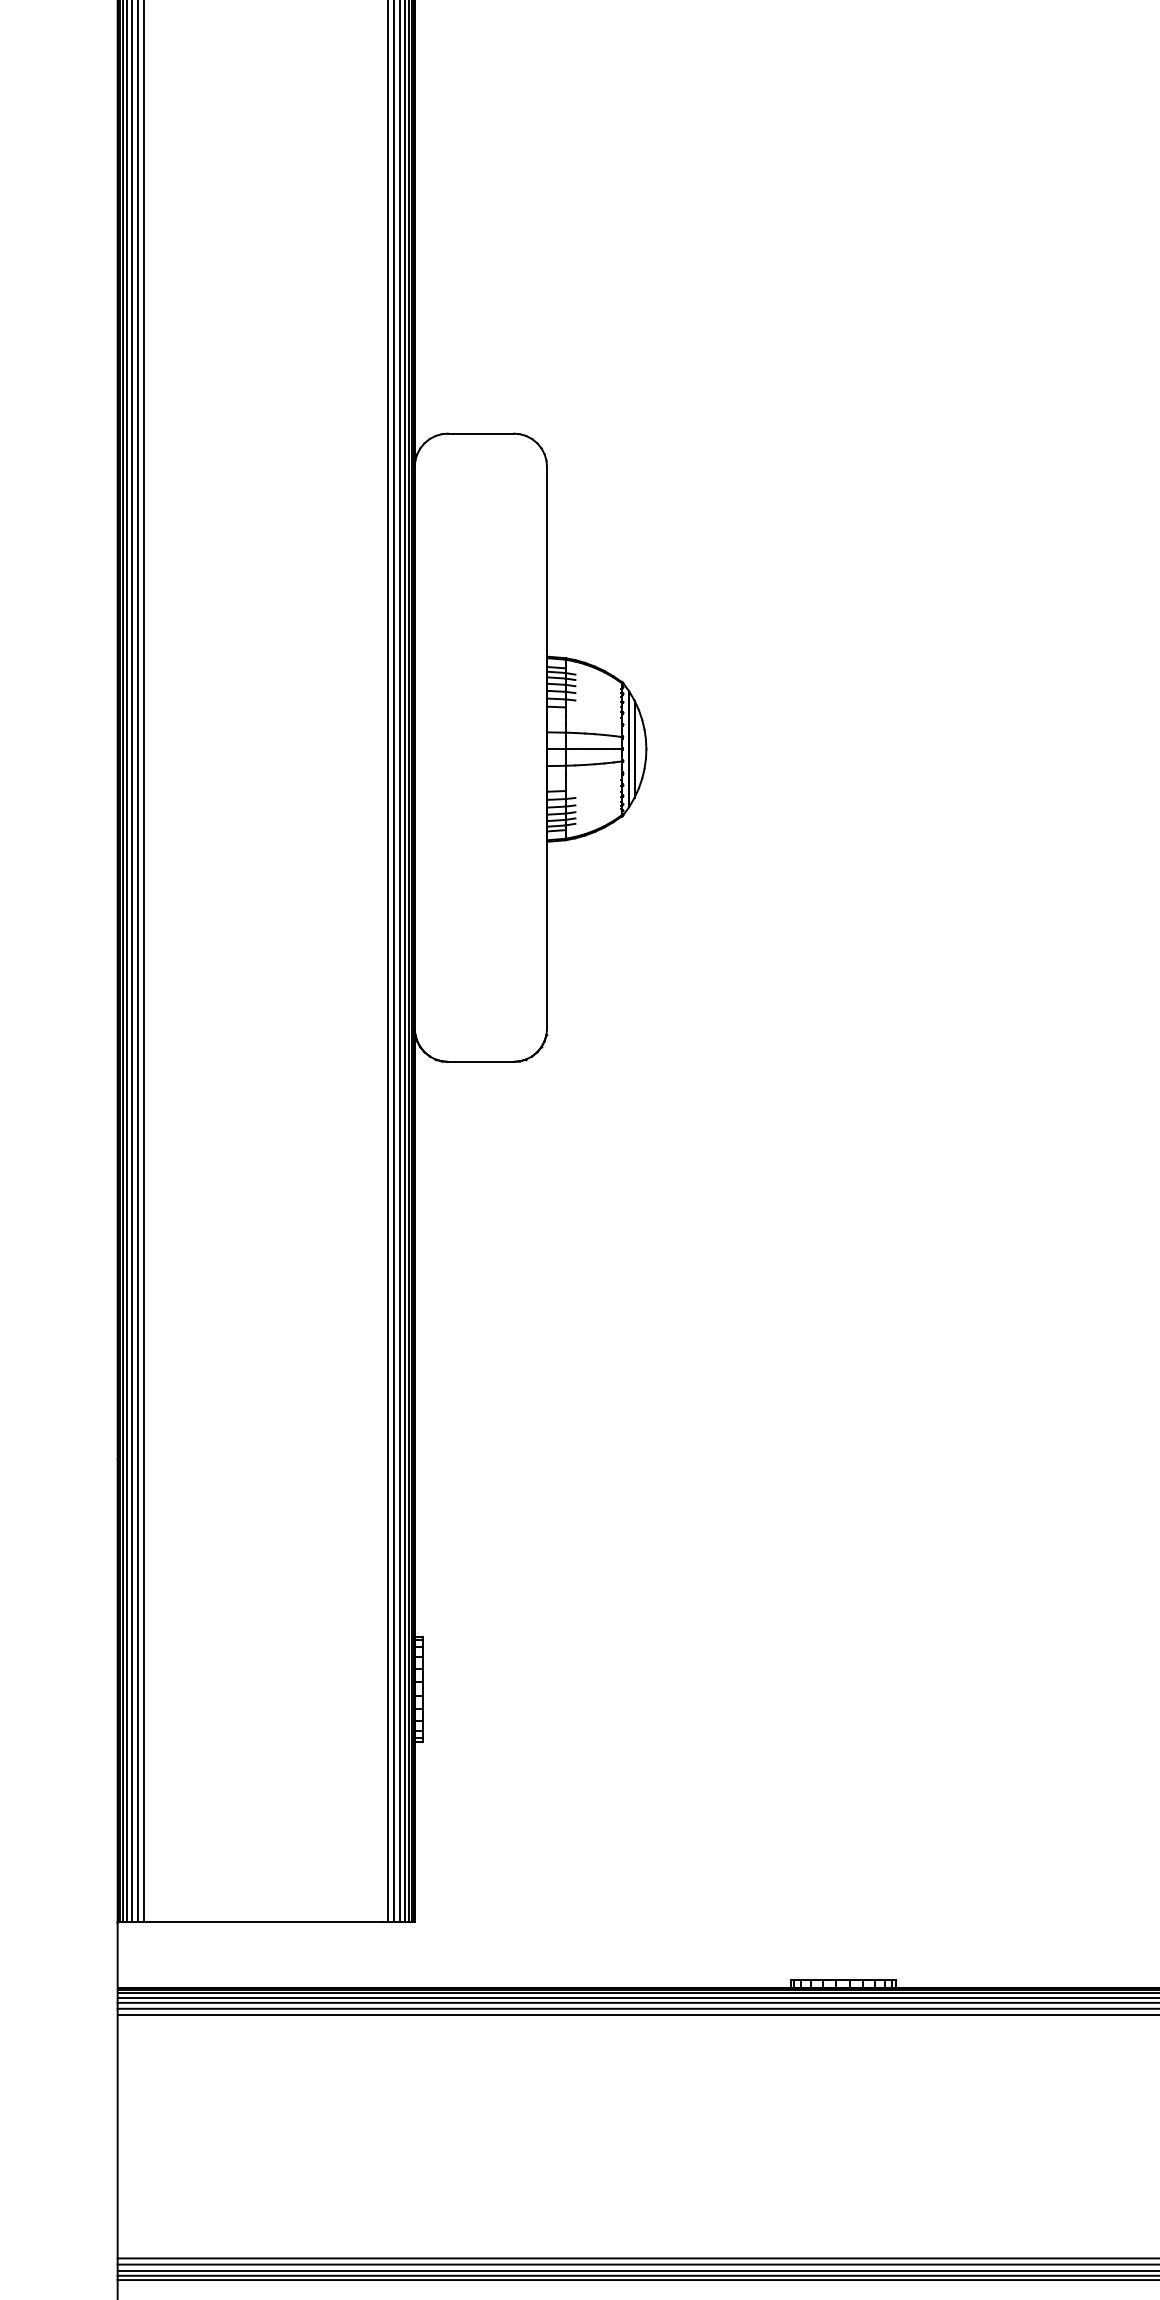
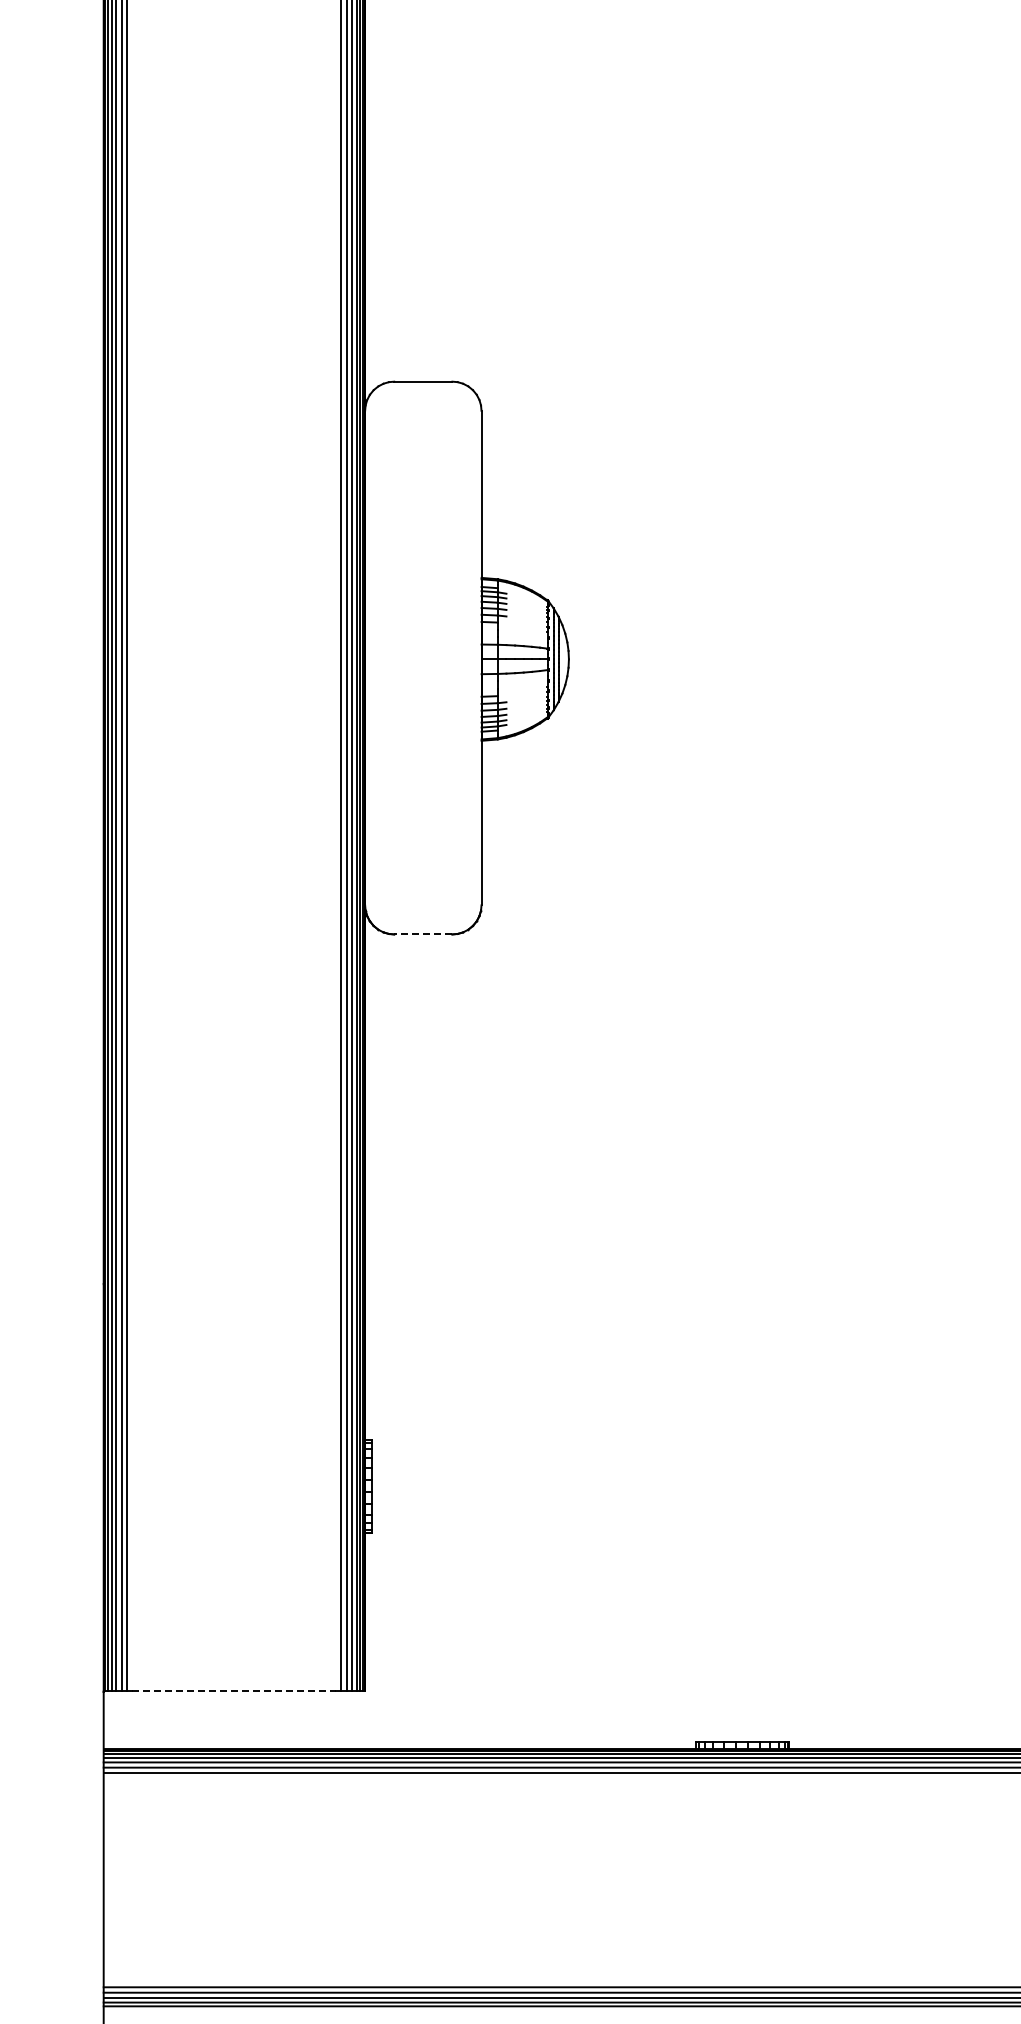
line: (479, 1061) -> (422, 934), solid -> dashed
line: (266, 1921) -> (234, 1690), solid -> dashed

